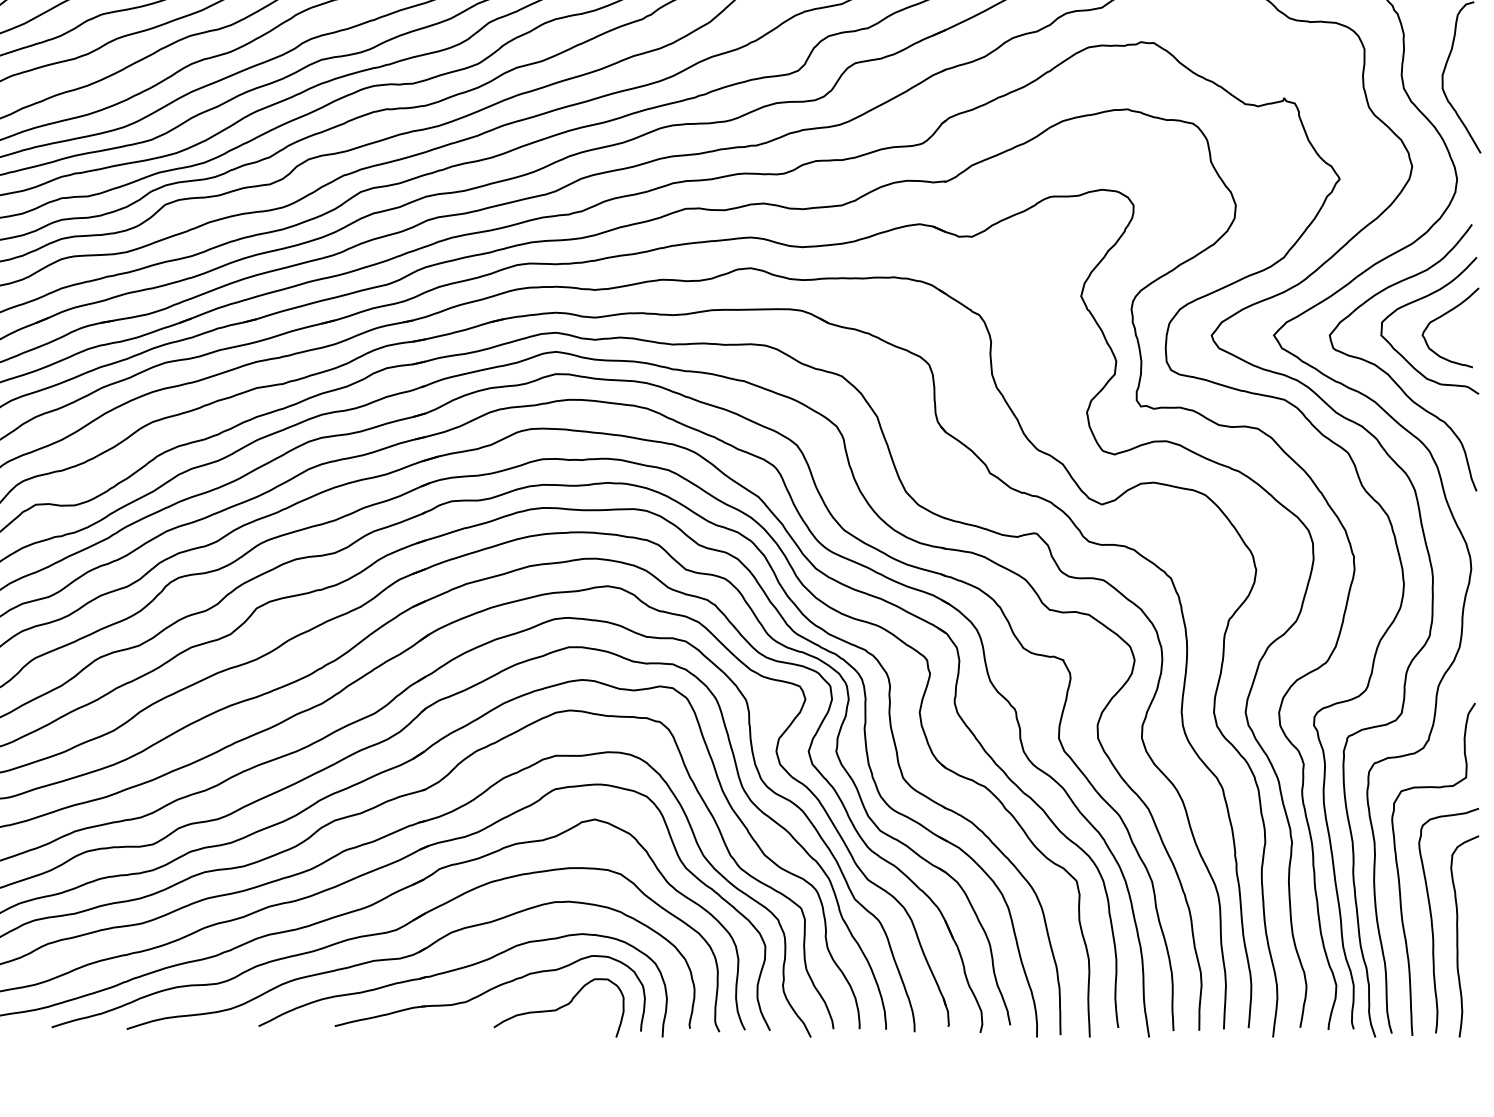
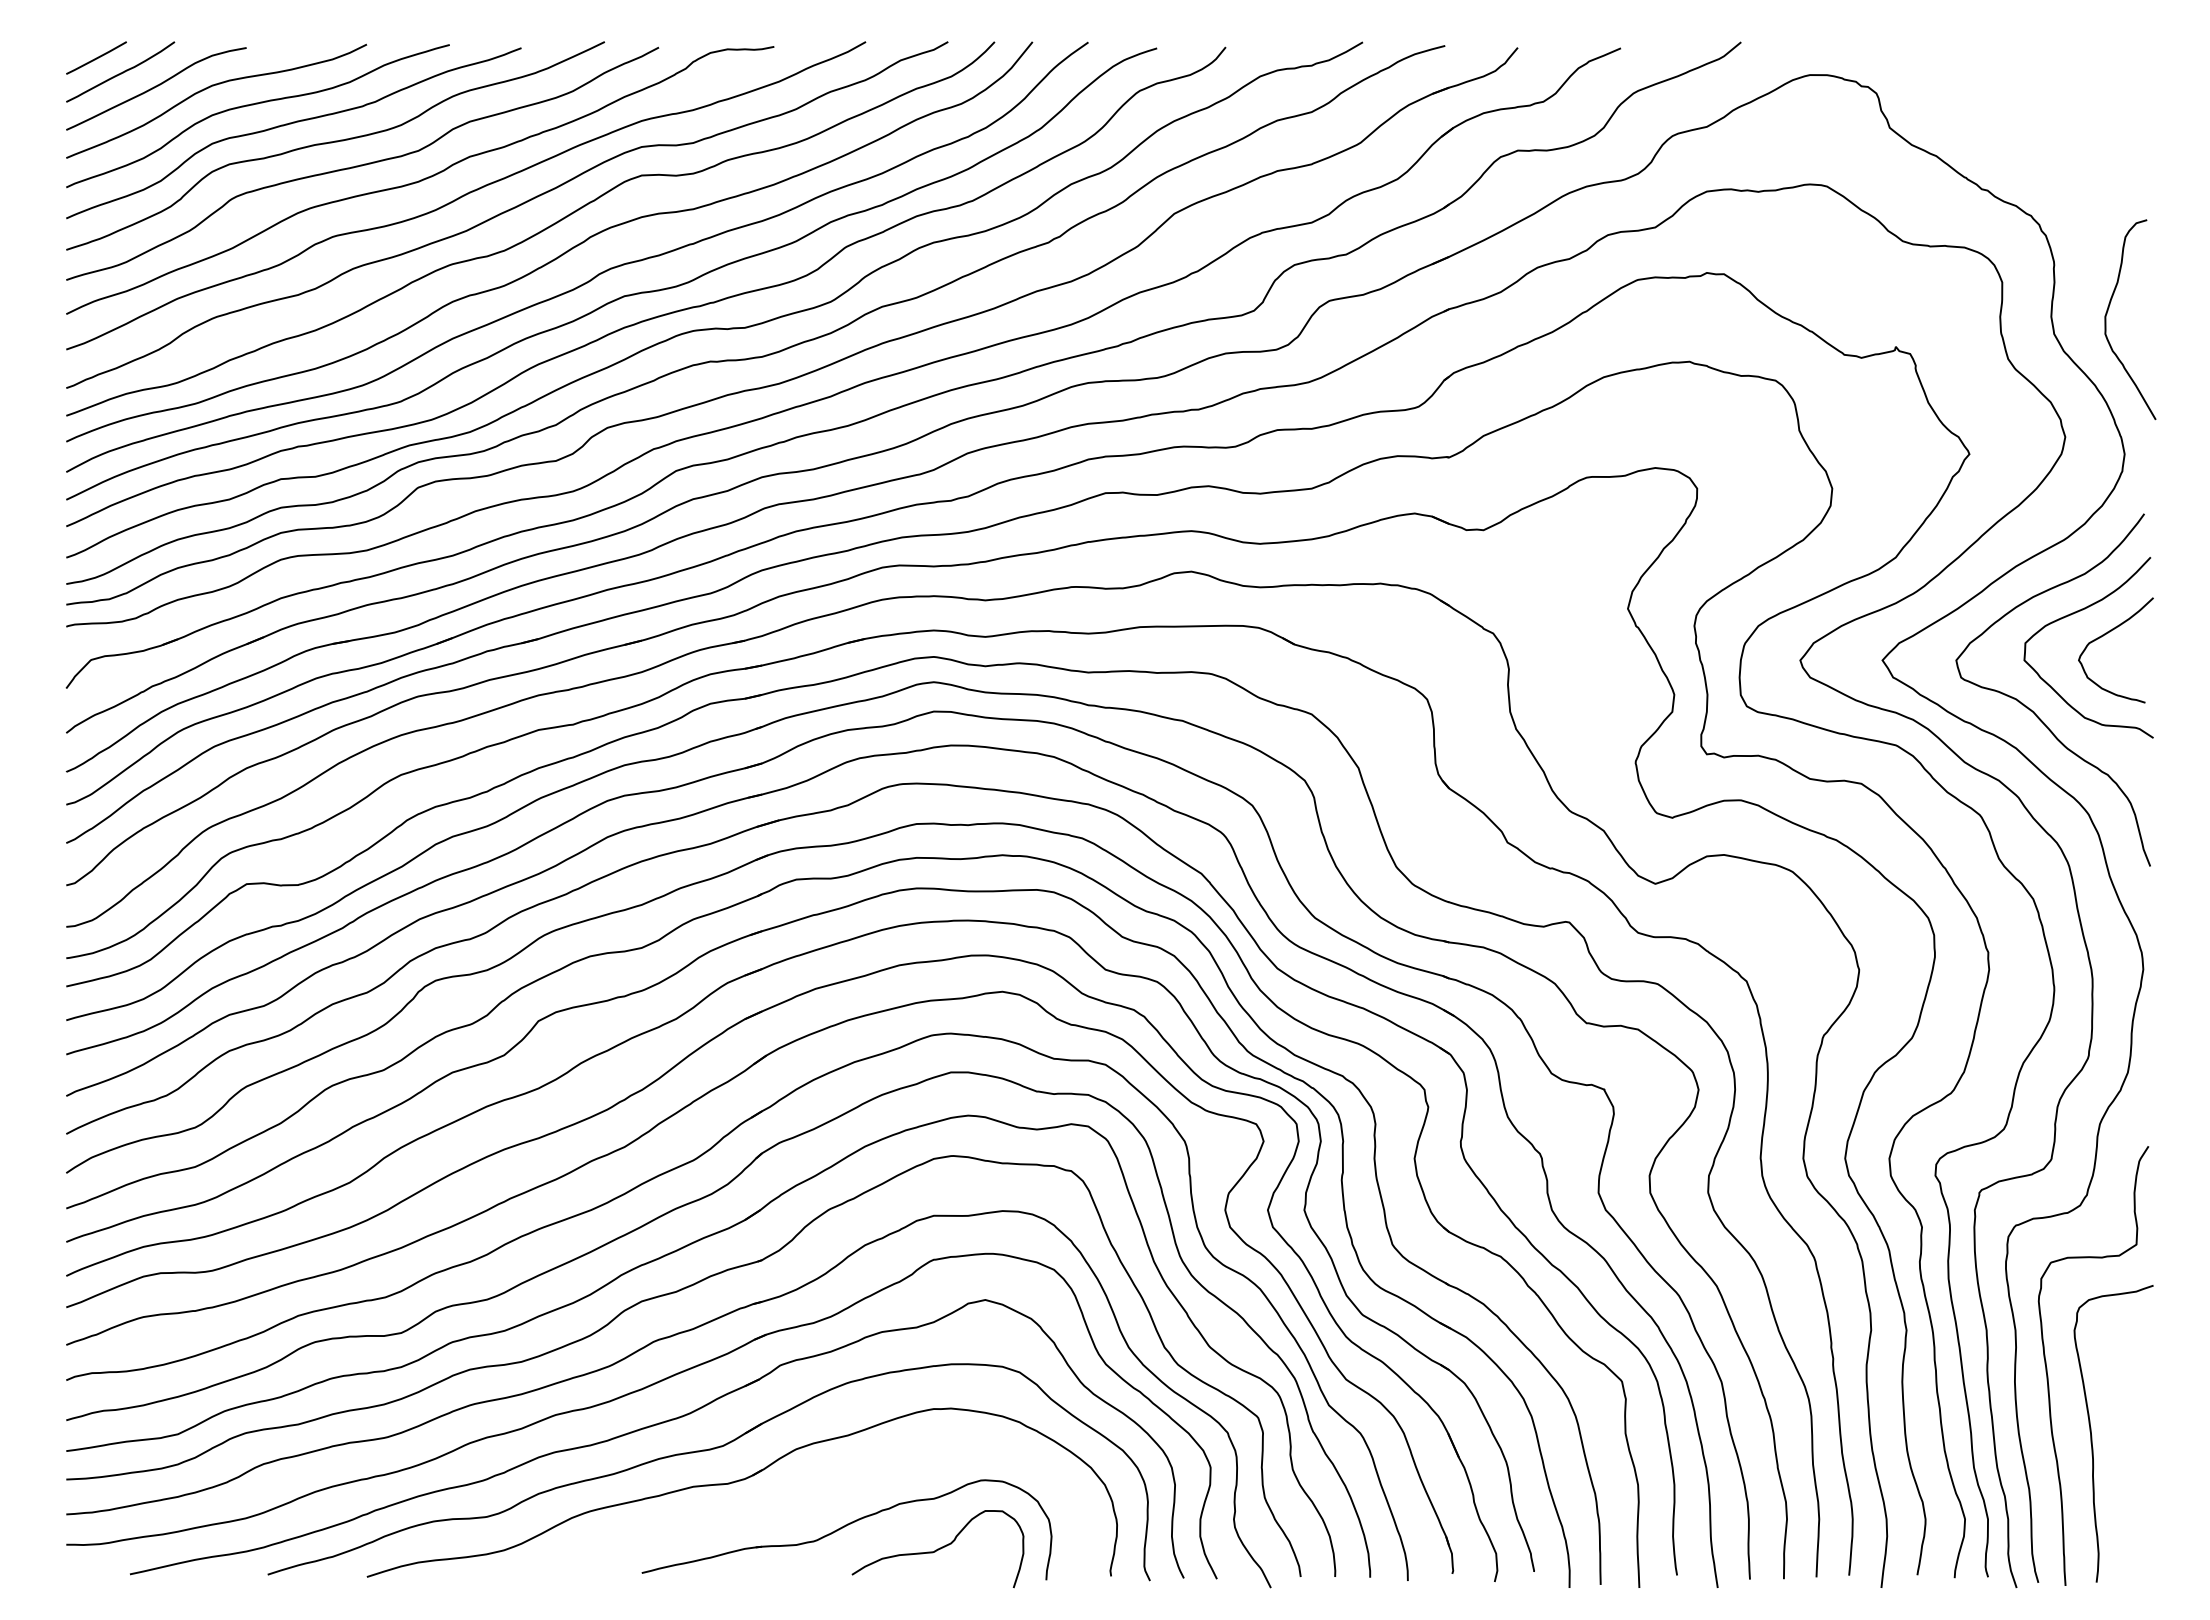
curve: (1457, 936) -> (2125, 1454), removed
part: (458, 969) -> (805, 1498), removed

